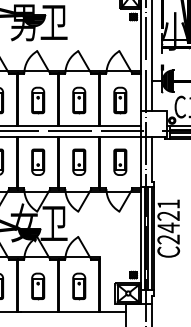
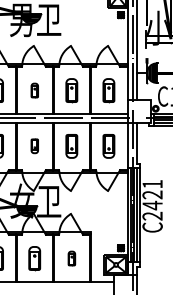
part: (38, 100) -> (35, 90), size x0.6
part: (38, 161) -> (35, 145), size x0.6
part: (79, 286) -> (72, 258), size x0.6

